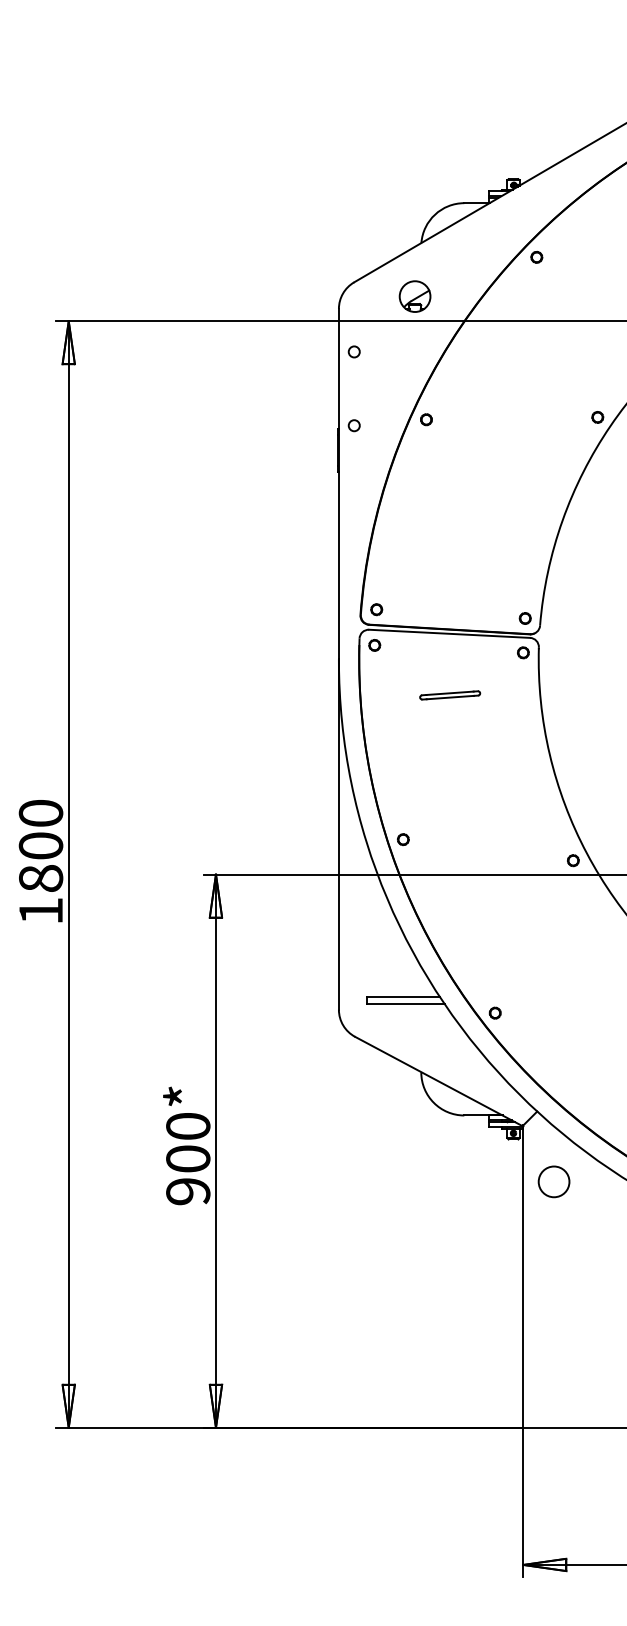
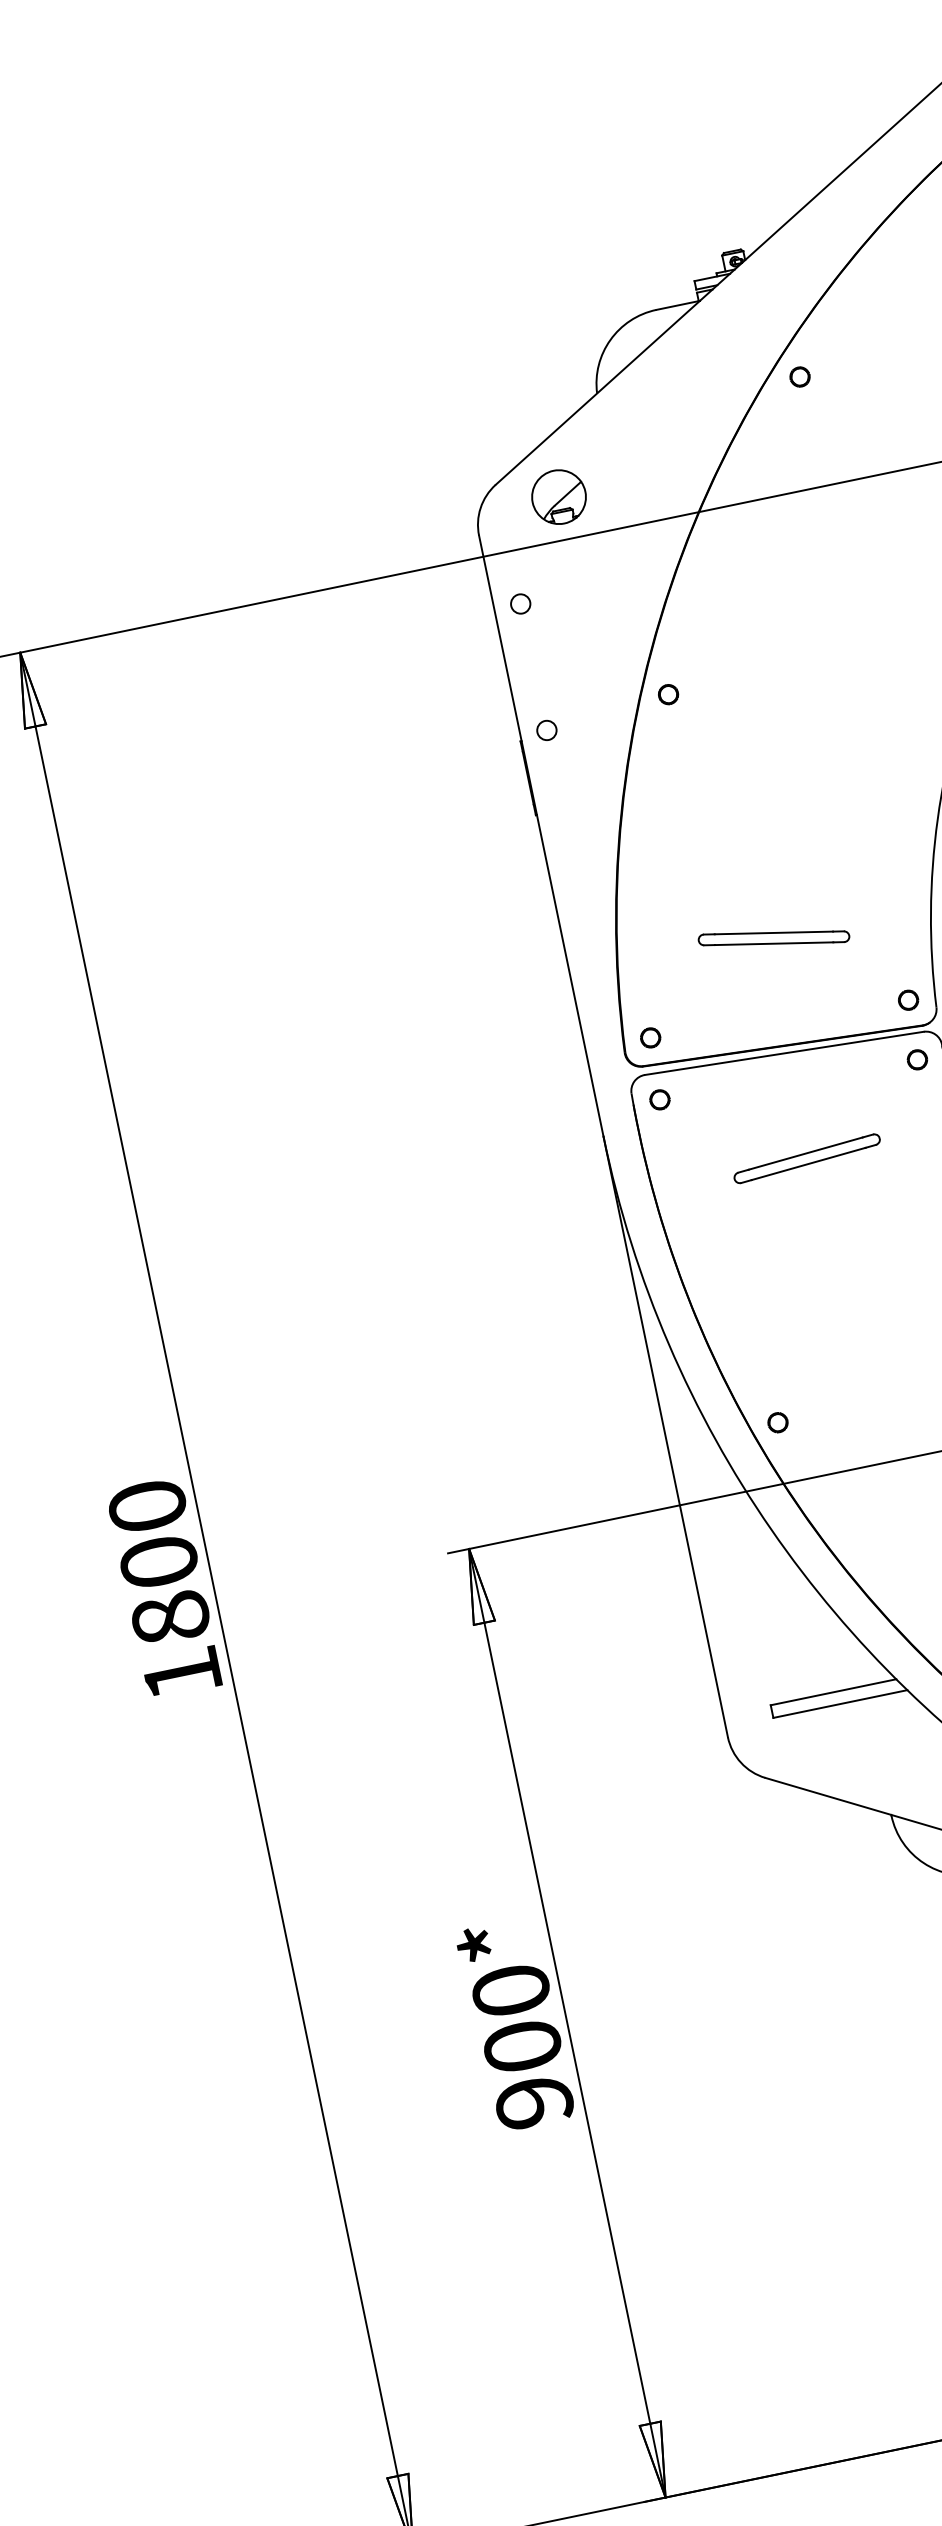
part: (414, 296) -> (557, 497), moved
part: (457, 568) -> (774, 938), added
part: (449, 695) -> (805, 1159), size x1.43

